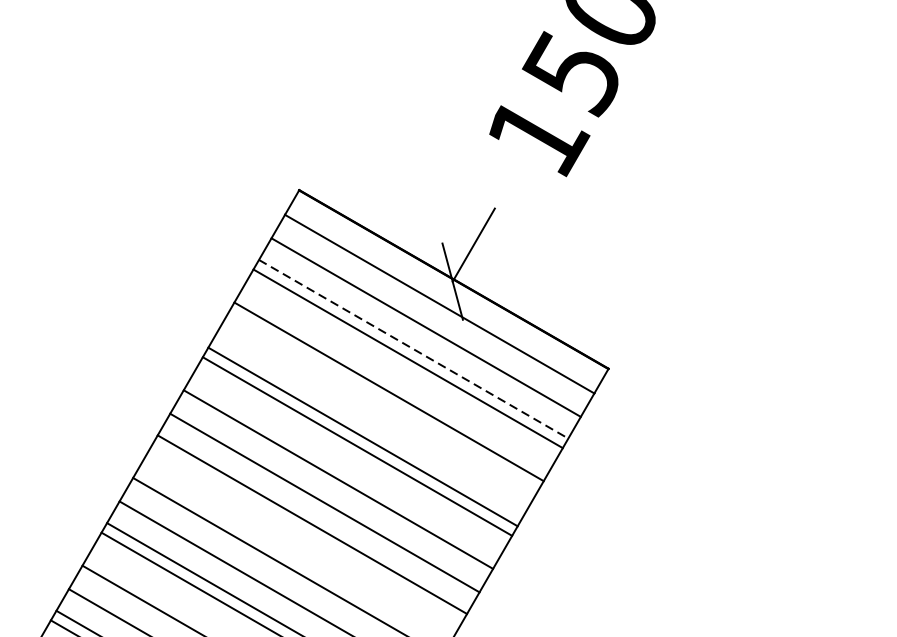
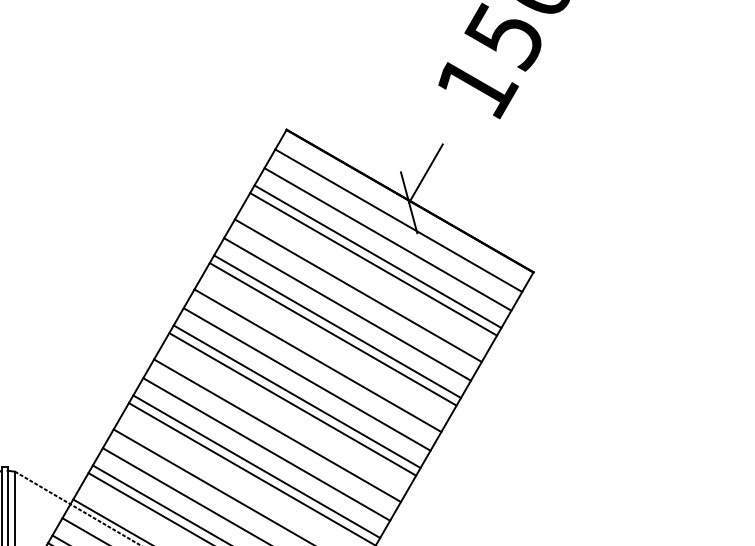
line: (413, 348) -> (377, 256), dashed -> solid
line: (375, 415) -> (347, 309), added
line: (306, 534) -> (292, 404), added

